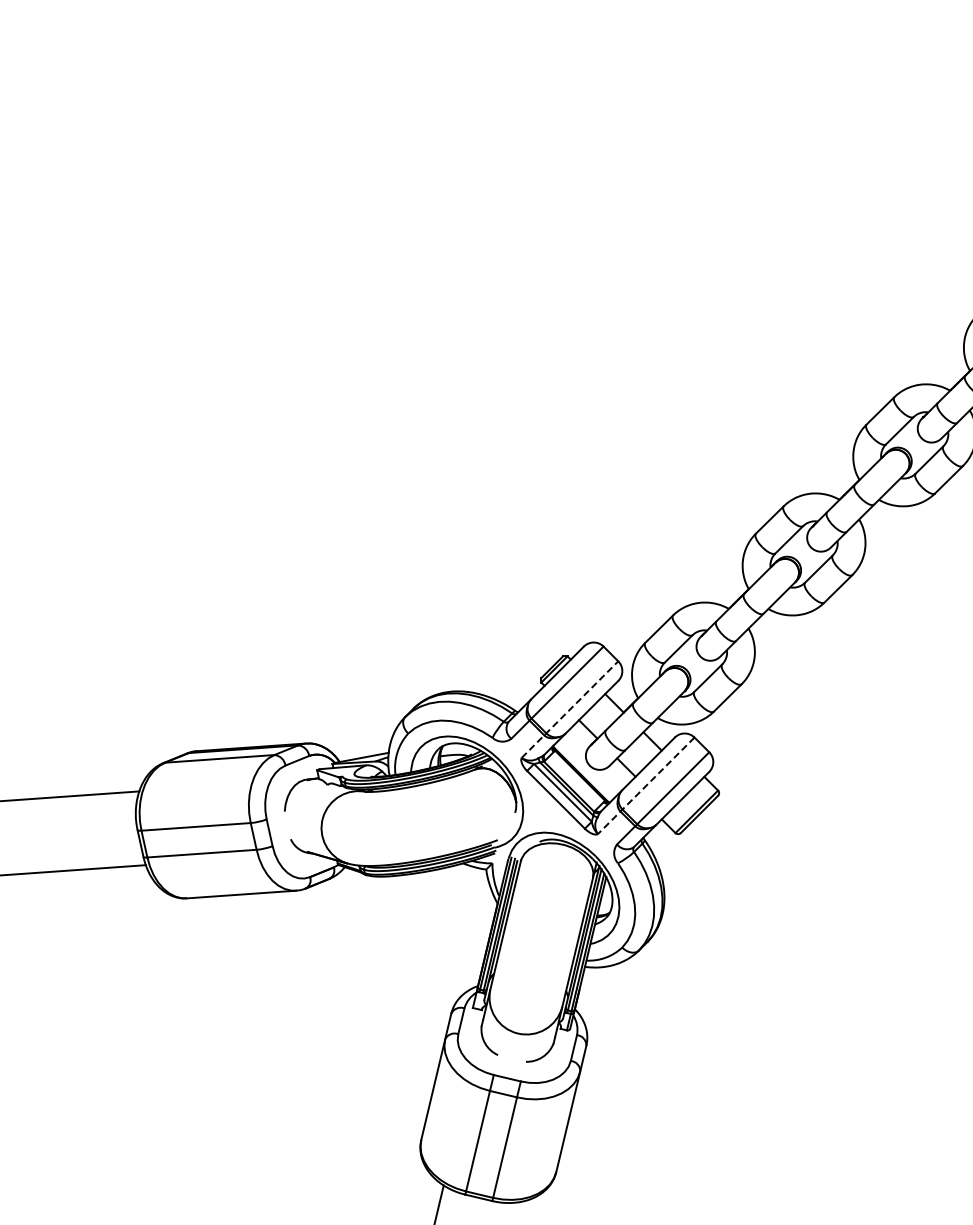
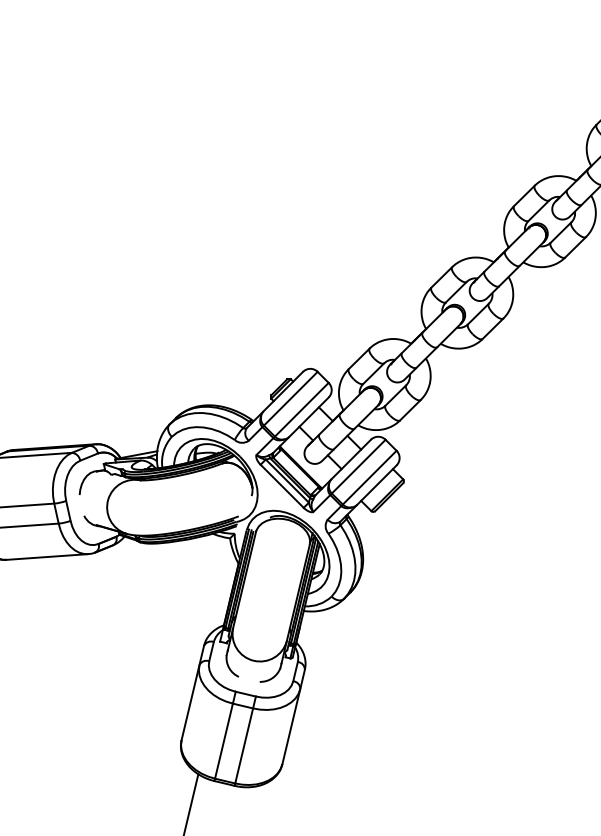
line: (570, 709) -> (293, 418), dashed -> solid
line: (645, 786) -> (348, 476), dashed -> solid

